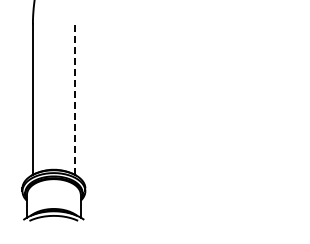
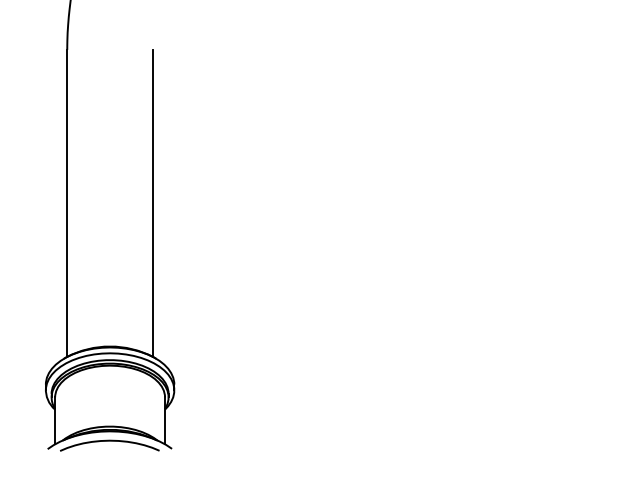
line: (74, 99) -> (152, 203), dashed -> solid

